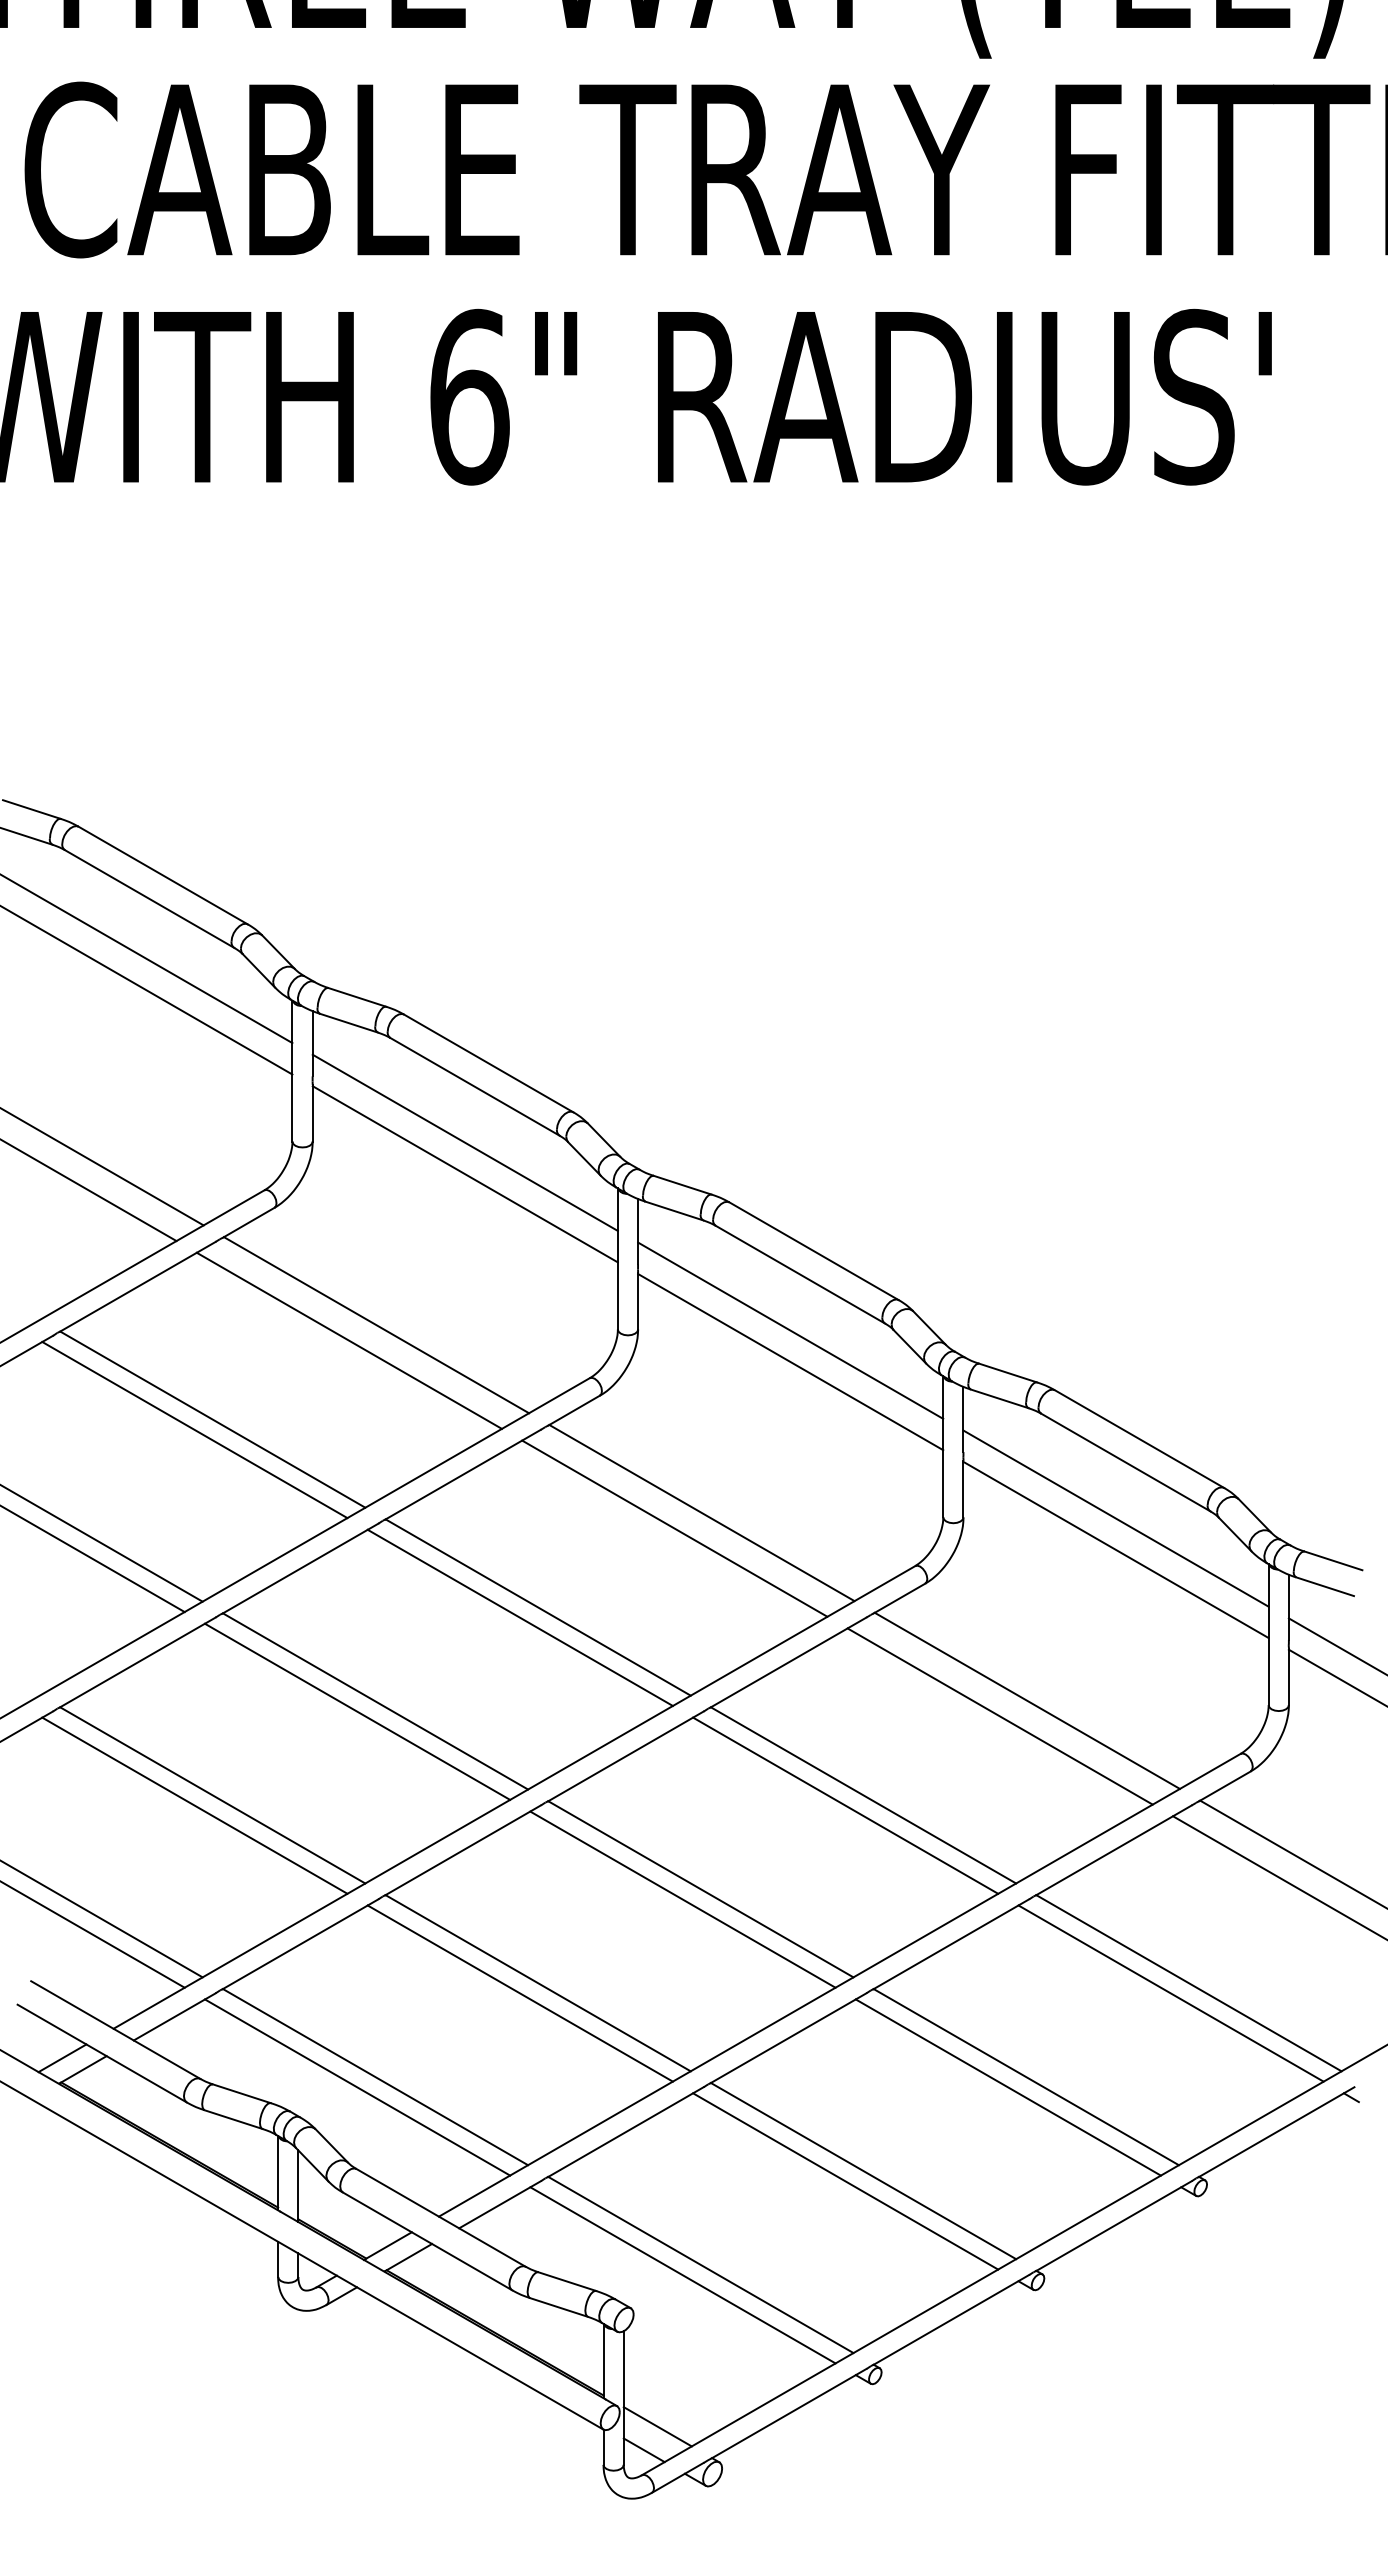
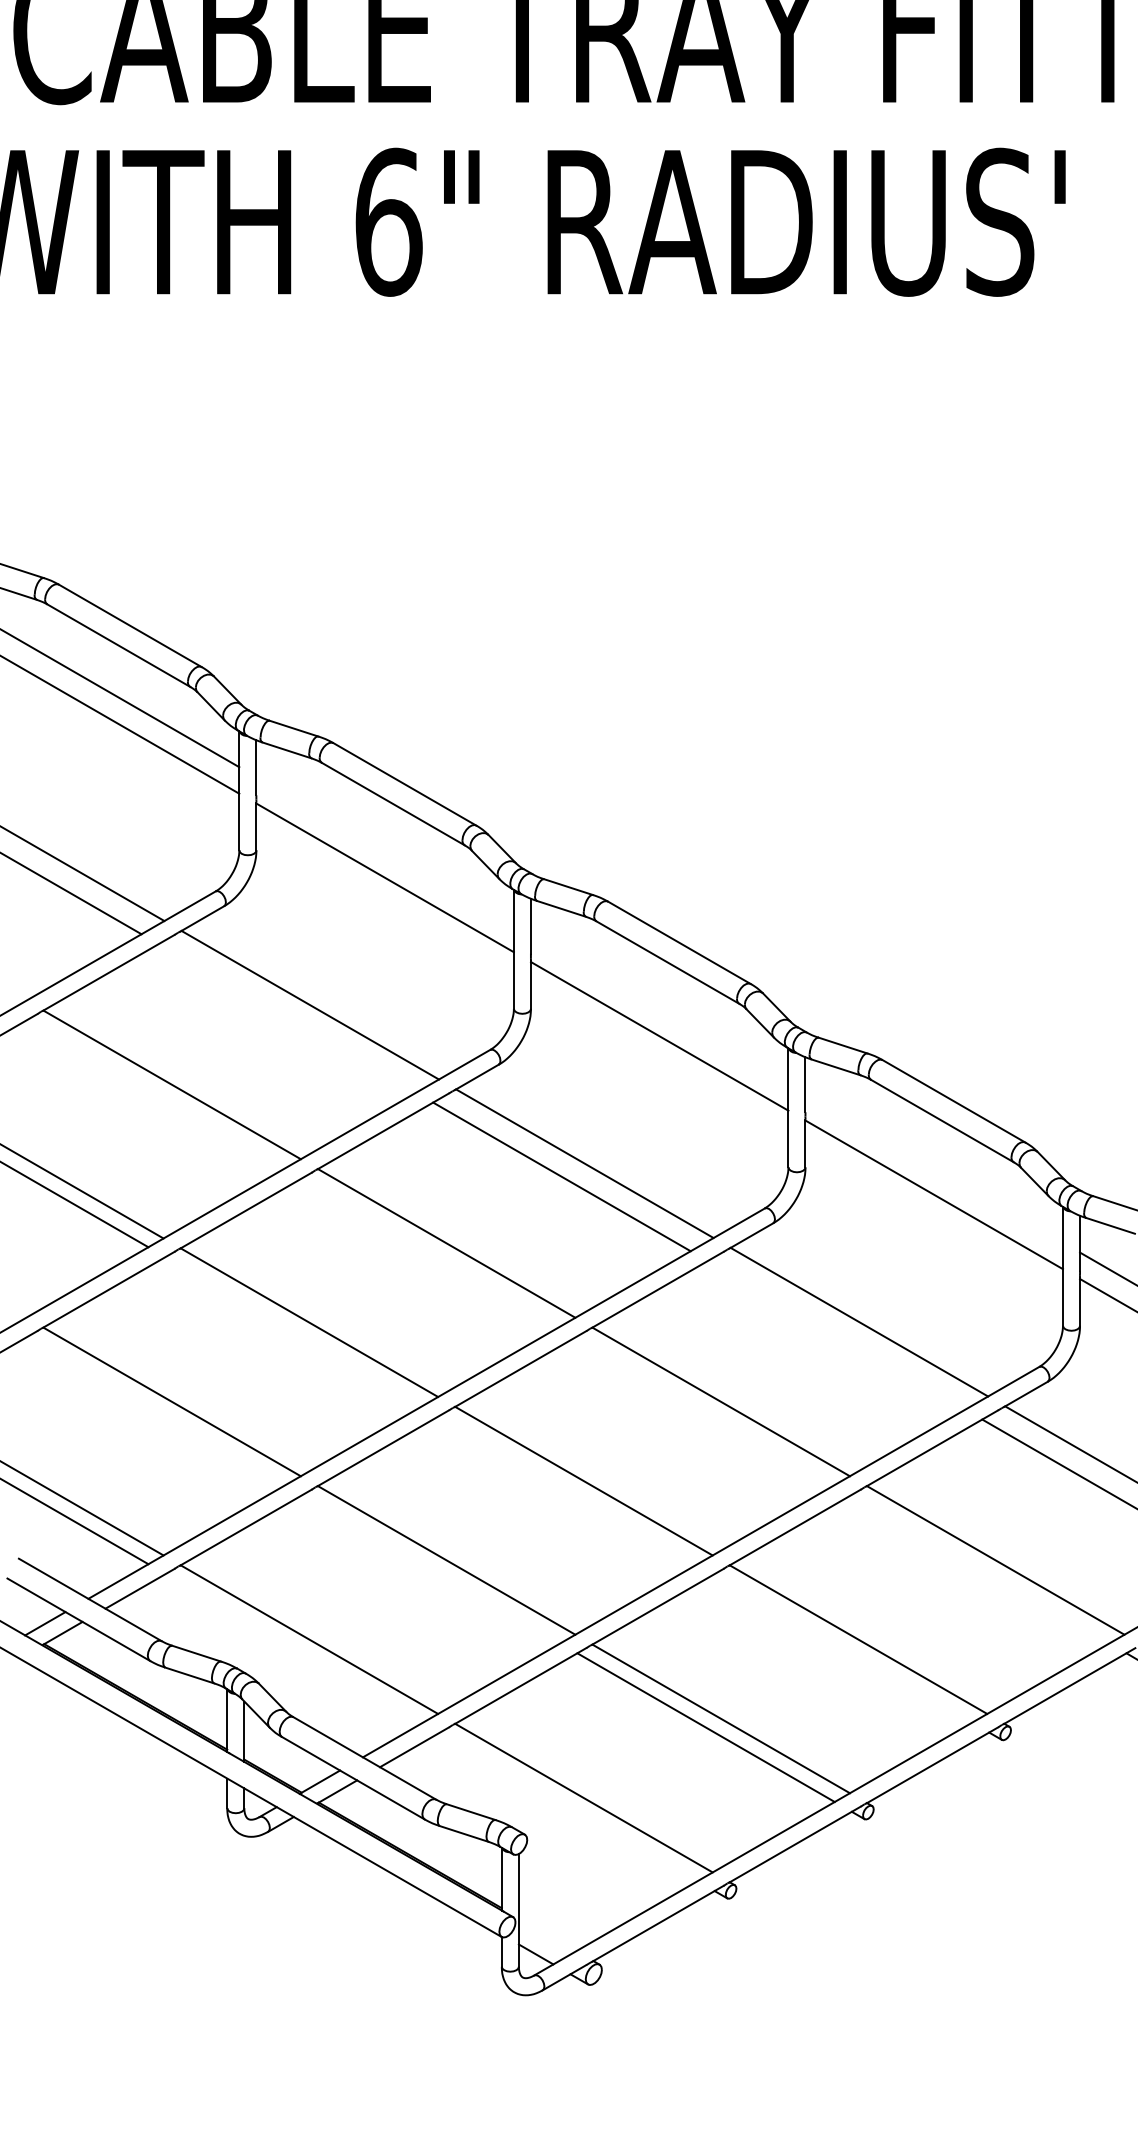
line: (464, 1142) -> (384, 851), removed
line: (790, 1330) -> (659, 1009), removed
line: (348, 1340) -> (286, 1018), removed
line: (194, 1429) -> (156, 1093), removed
line: (1115, 1518) -> (933, 1168), removed
line: (519, 1617) -> (430, 1251), removed
line: (357, 1711) -> (294, 1331), removed
line: (999, 1716) -> (835, 1335), removed
line: (194, 1805) -> (156, 1410), removed
line: (845, 1805) -> (705, 1410), removed
line: (682, 1899) -> (568, 1489), removed
line: (519, 1993) -> (430, 1569), removed
line: (1170, 1993) -> (980, 1569), removed
line: (357, 2087) -> (294, 1648), removed
line: (1007, 2087) -> (842, 1648), removed
line: (682, 2275) -> (568, 1807), removed
line: (657, 2426) -> (547, 1934), removed

